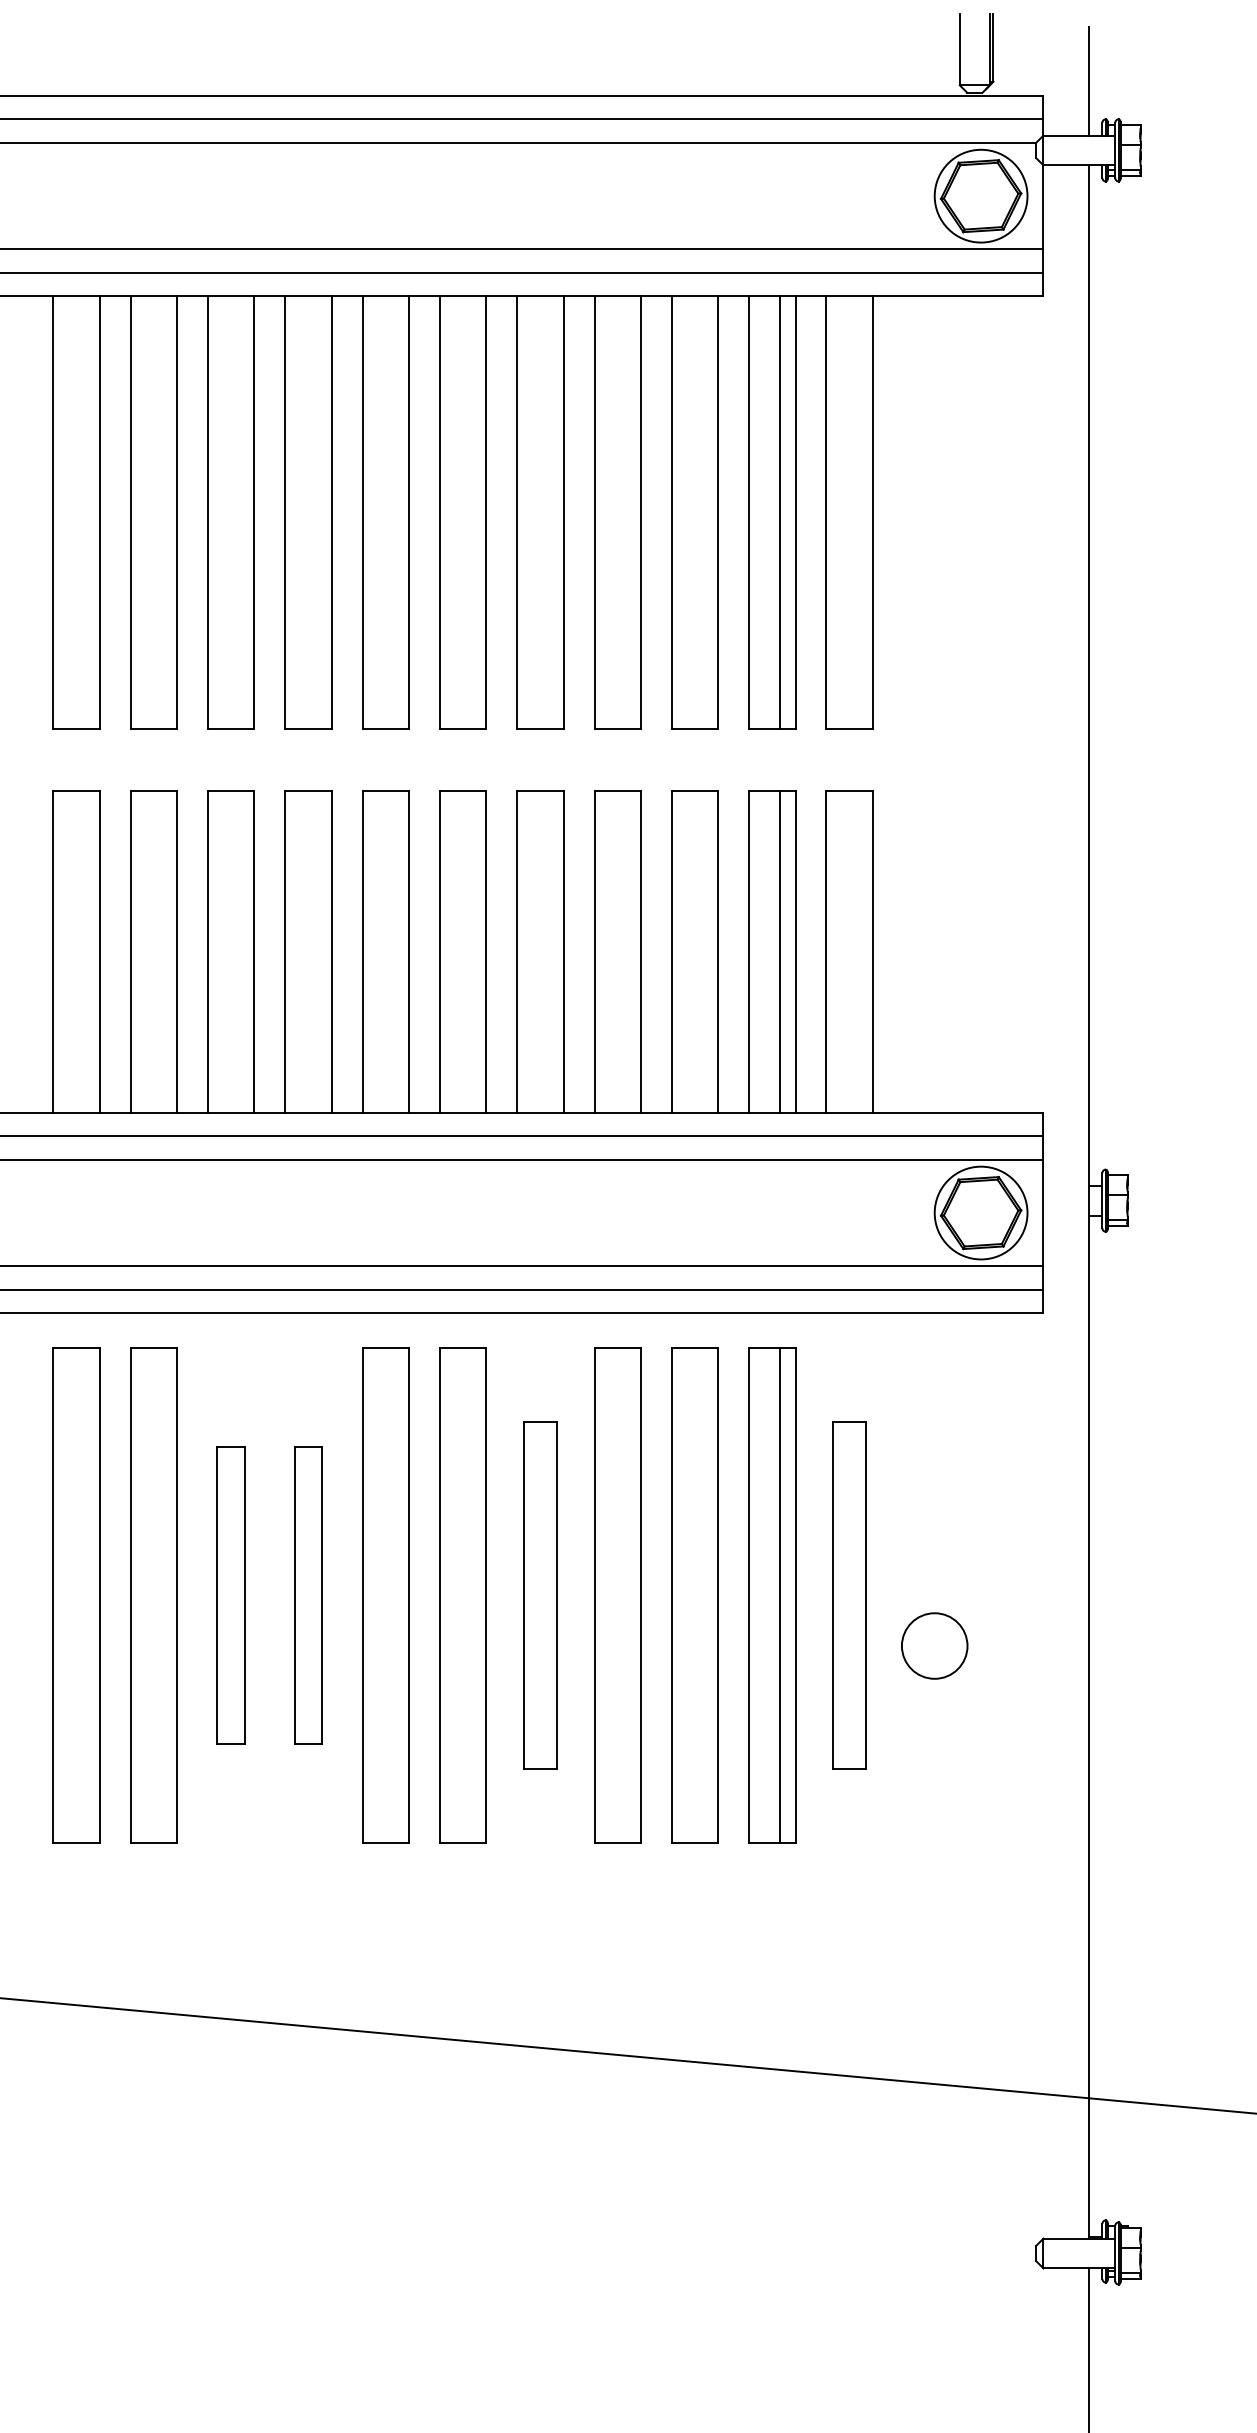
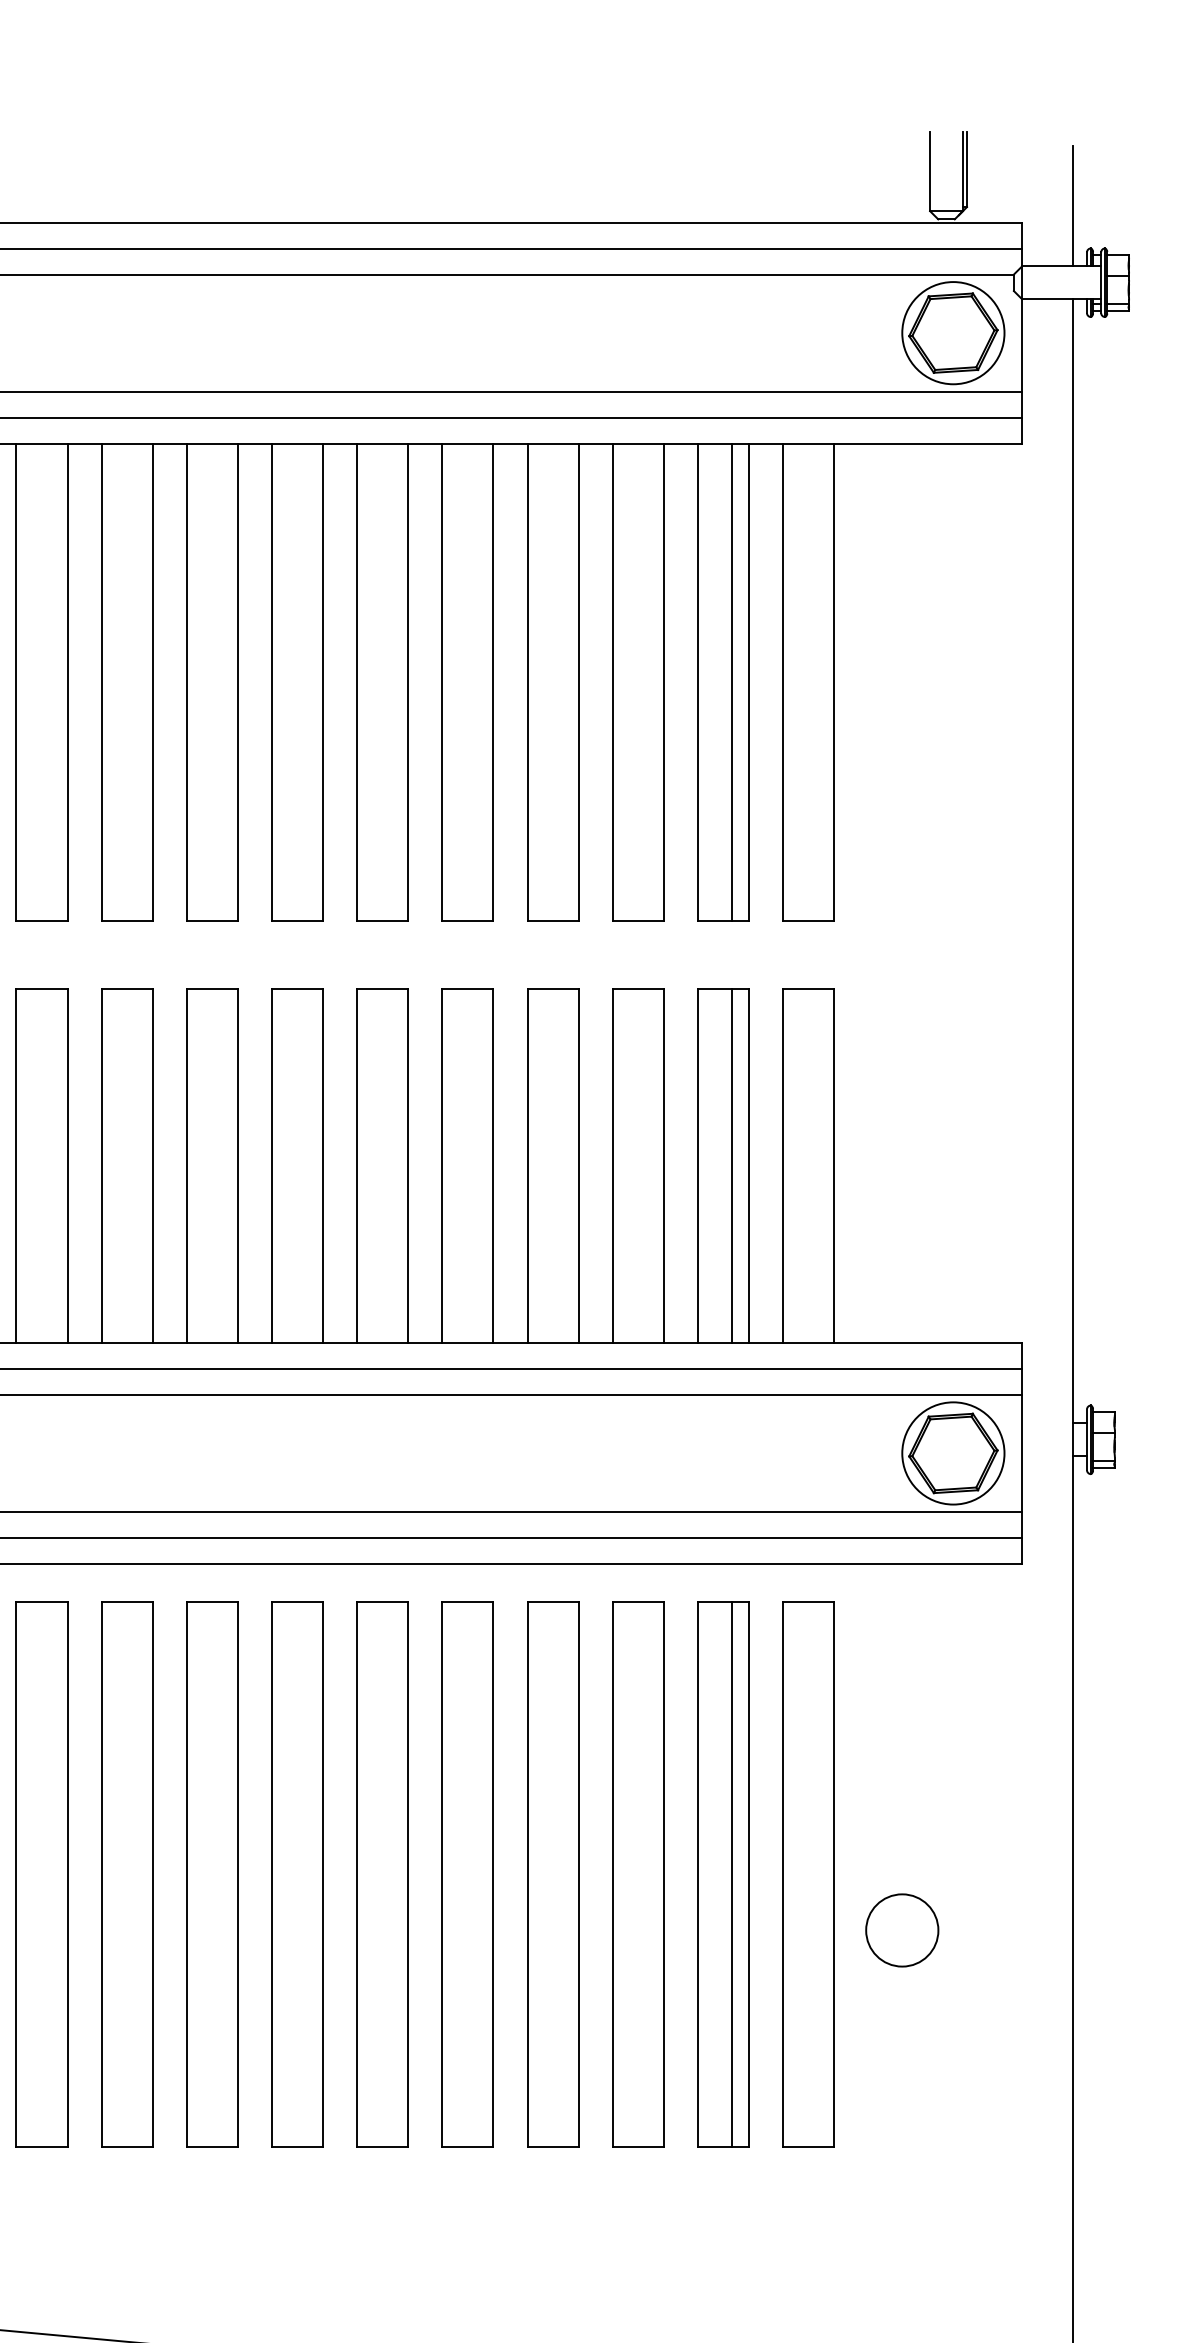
part: (230, 1595) -> (126, 1874), size x1.67
part: (308, 1595) -> (212, 1874), size x1.67
part: (540, 1595) -> (467, 1874), size x1.43
part: (849, 1595) -> (808, 1874), size x1.43

